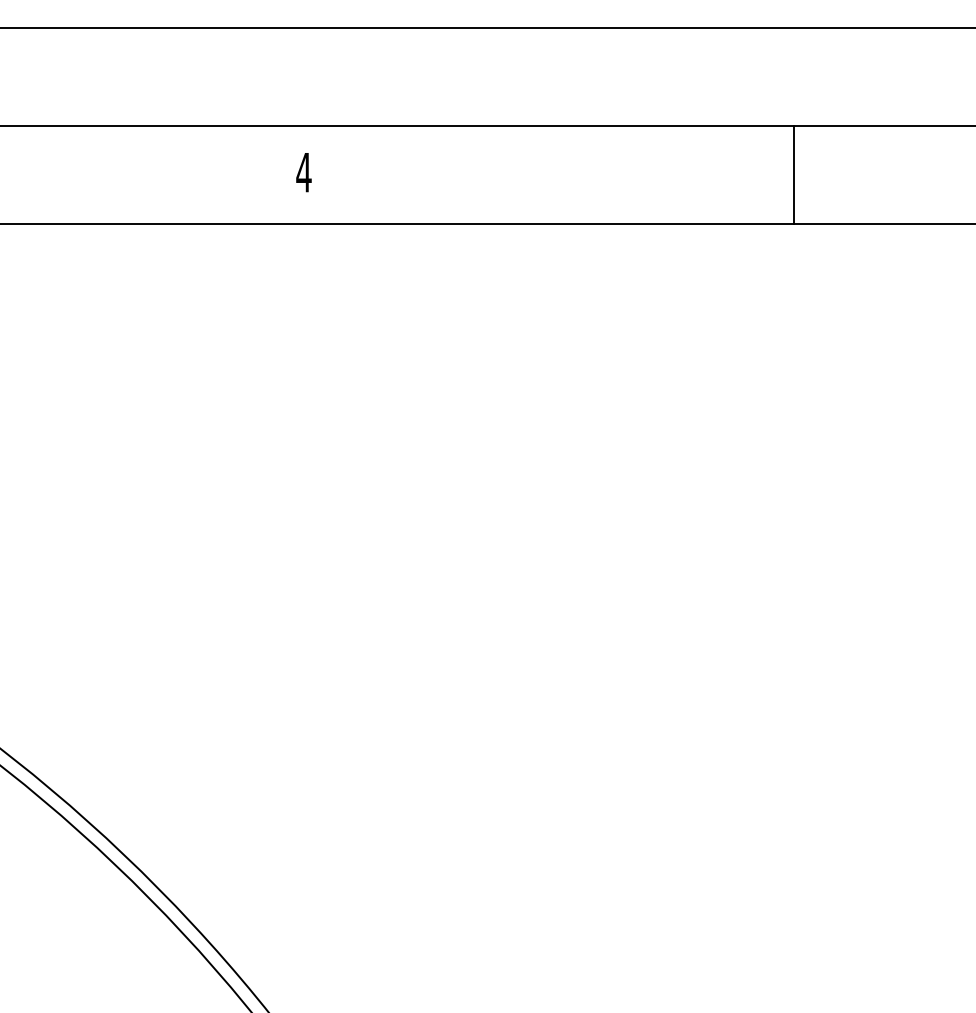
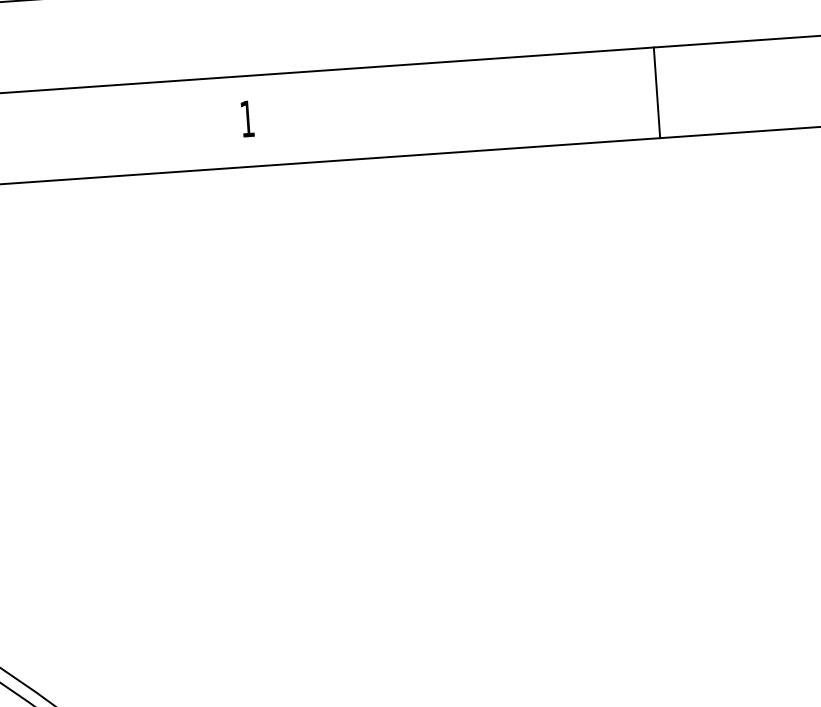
text: (303, 172) -> (246, 118), 4 -> 1
line: (794, 175) -> (657, 93), moved

